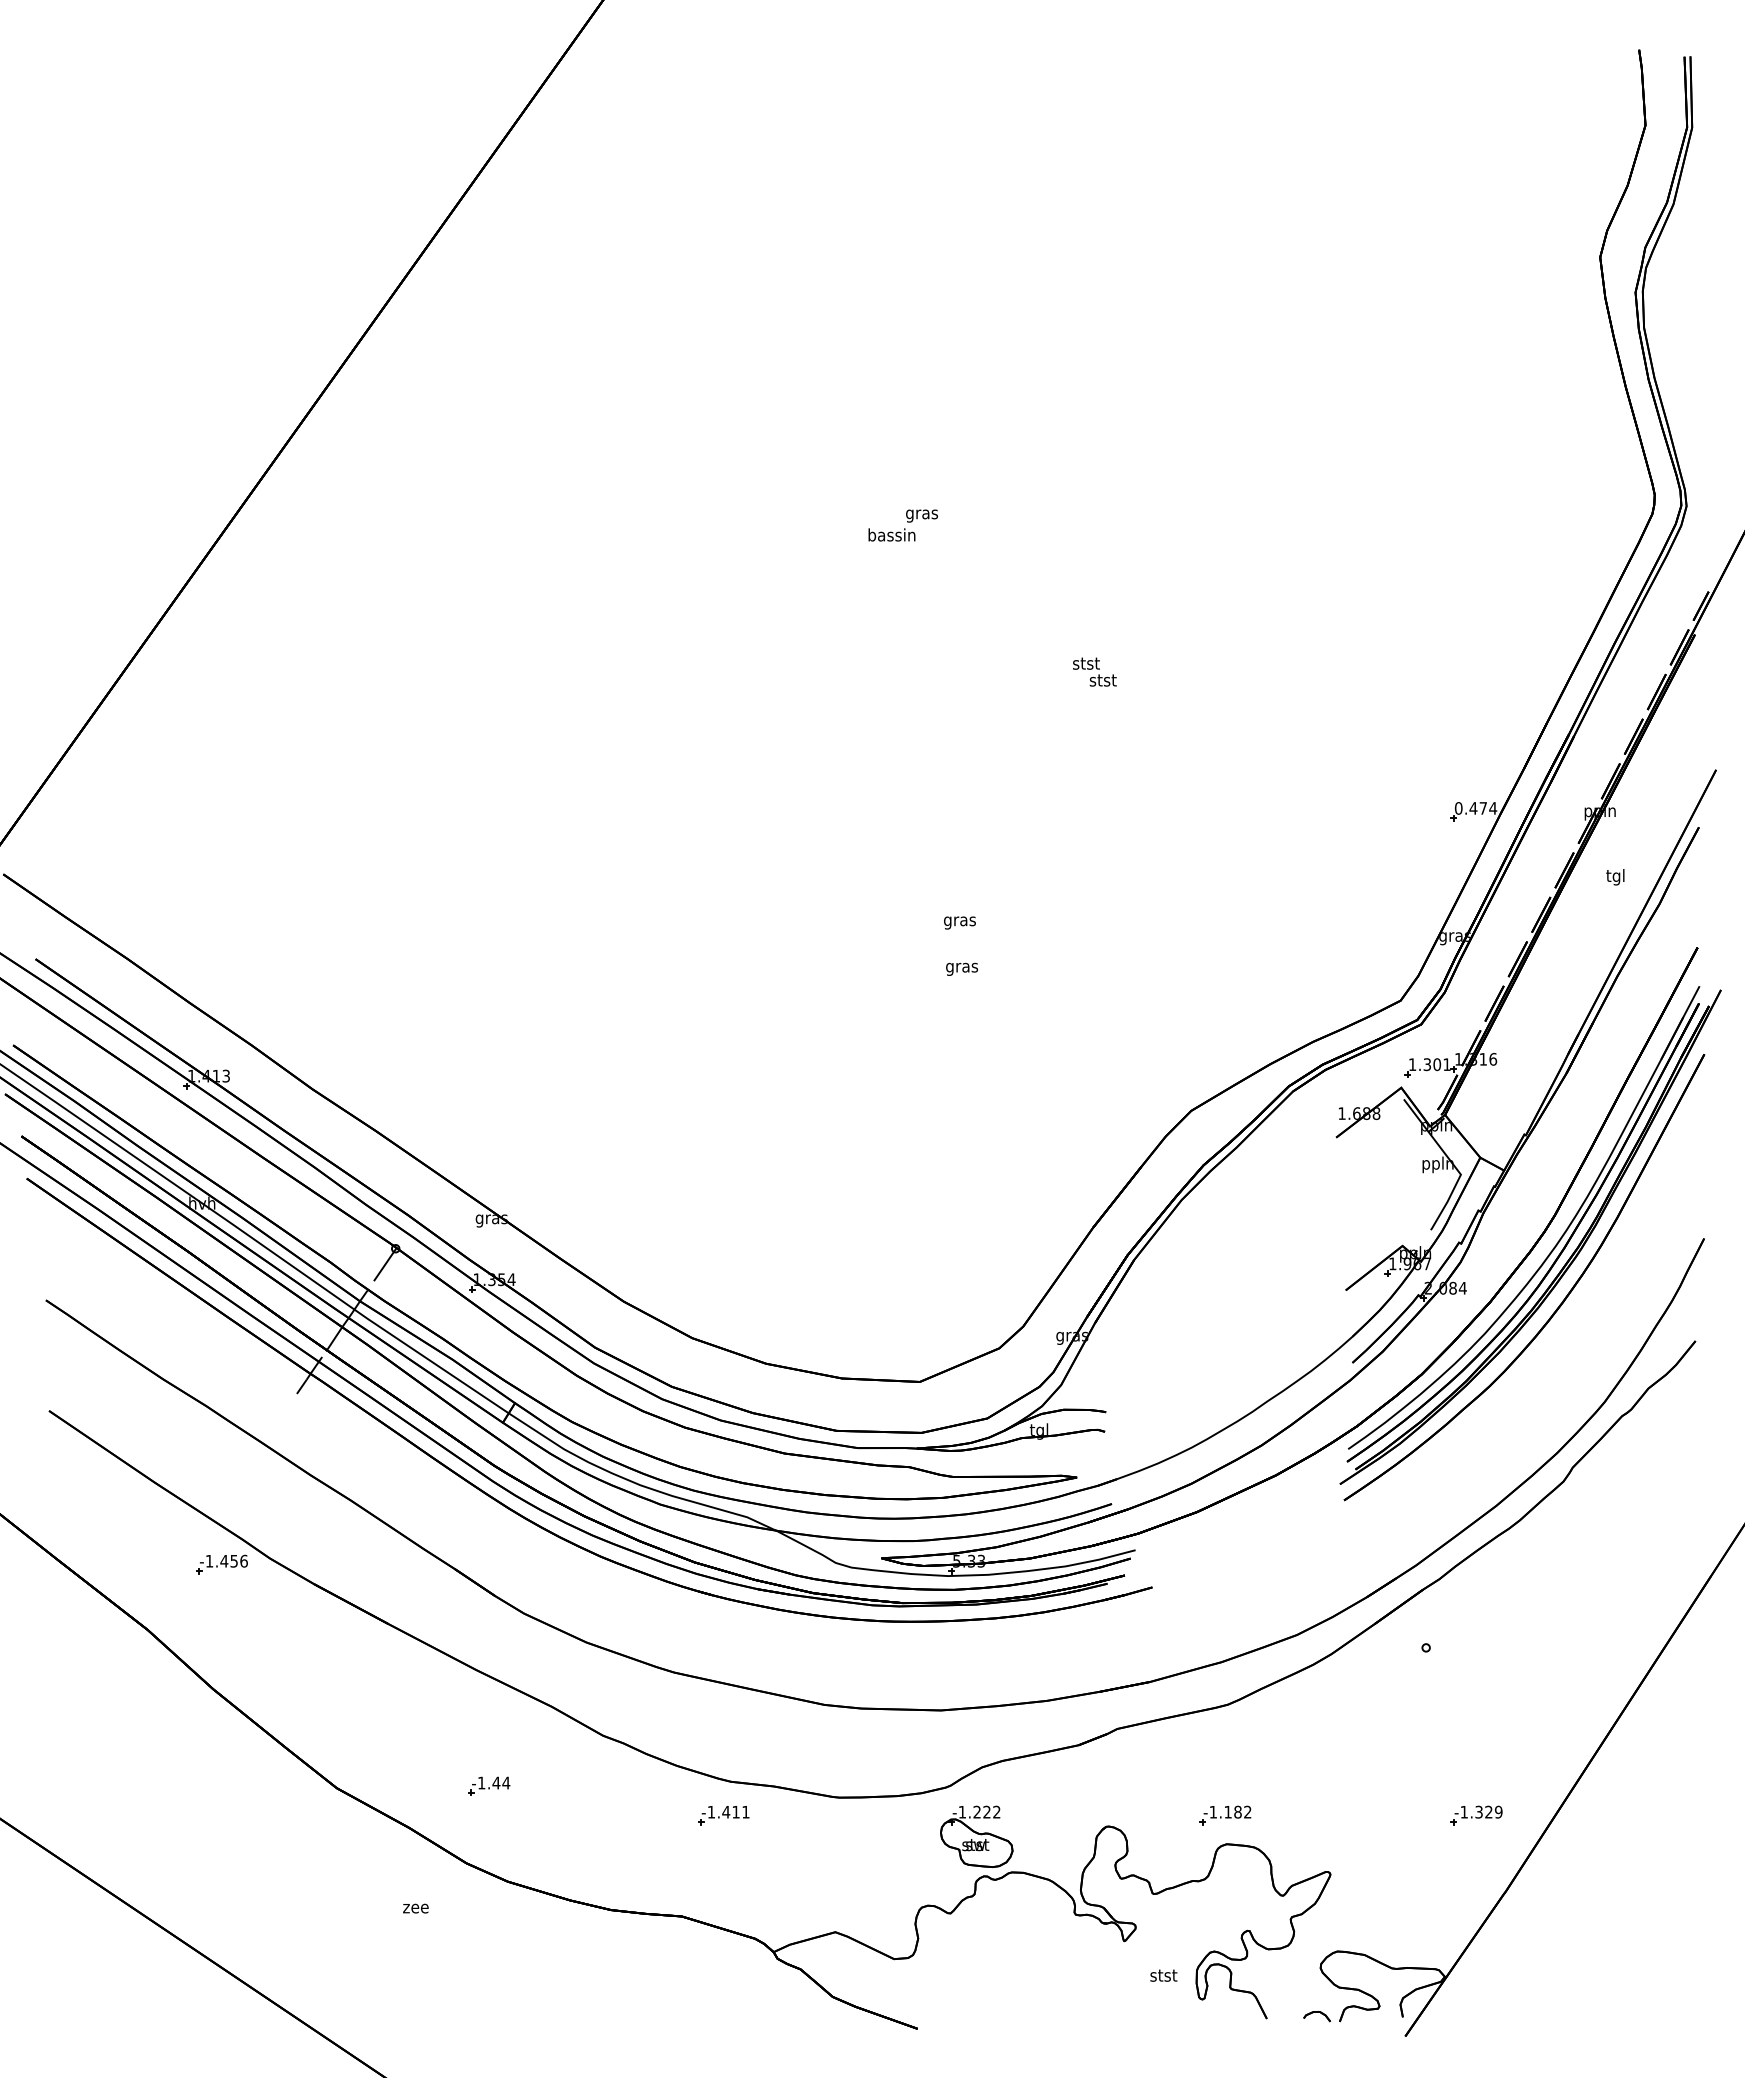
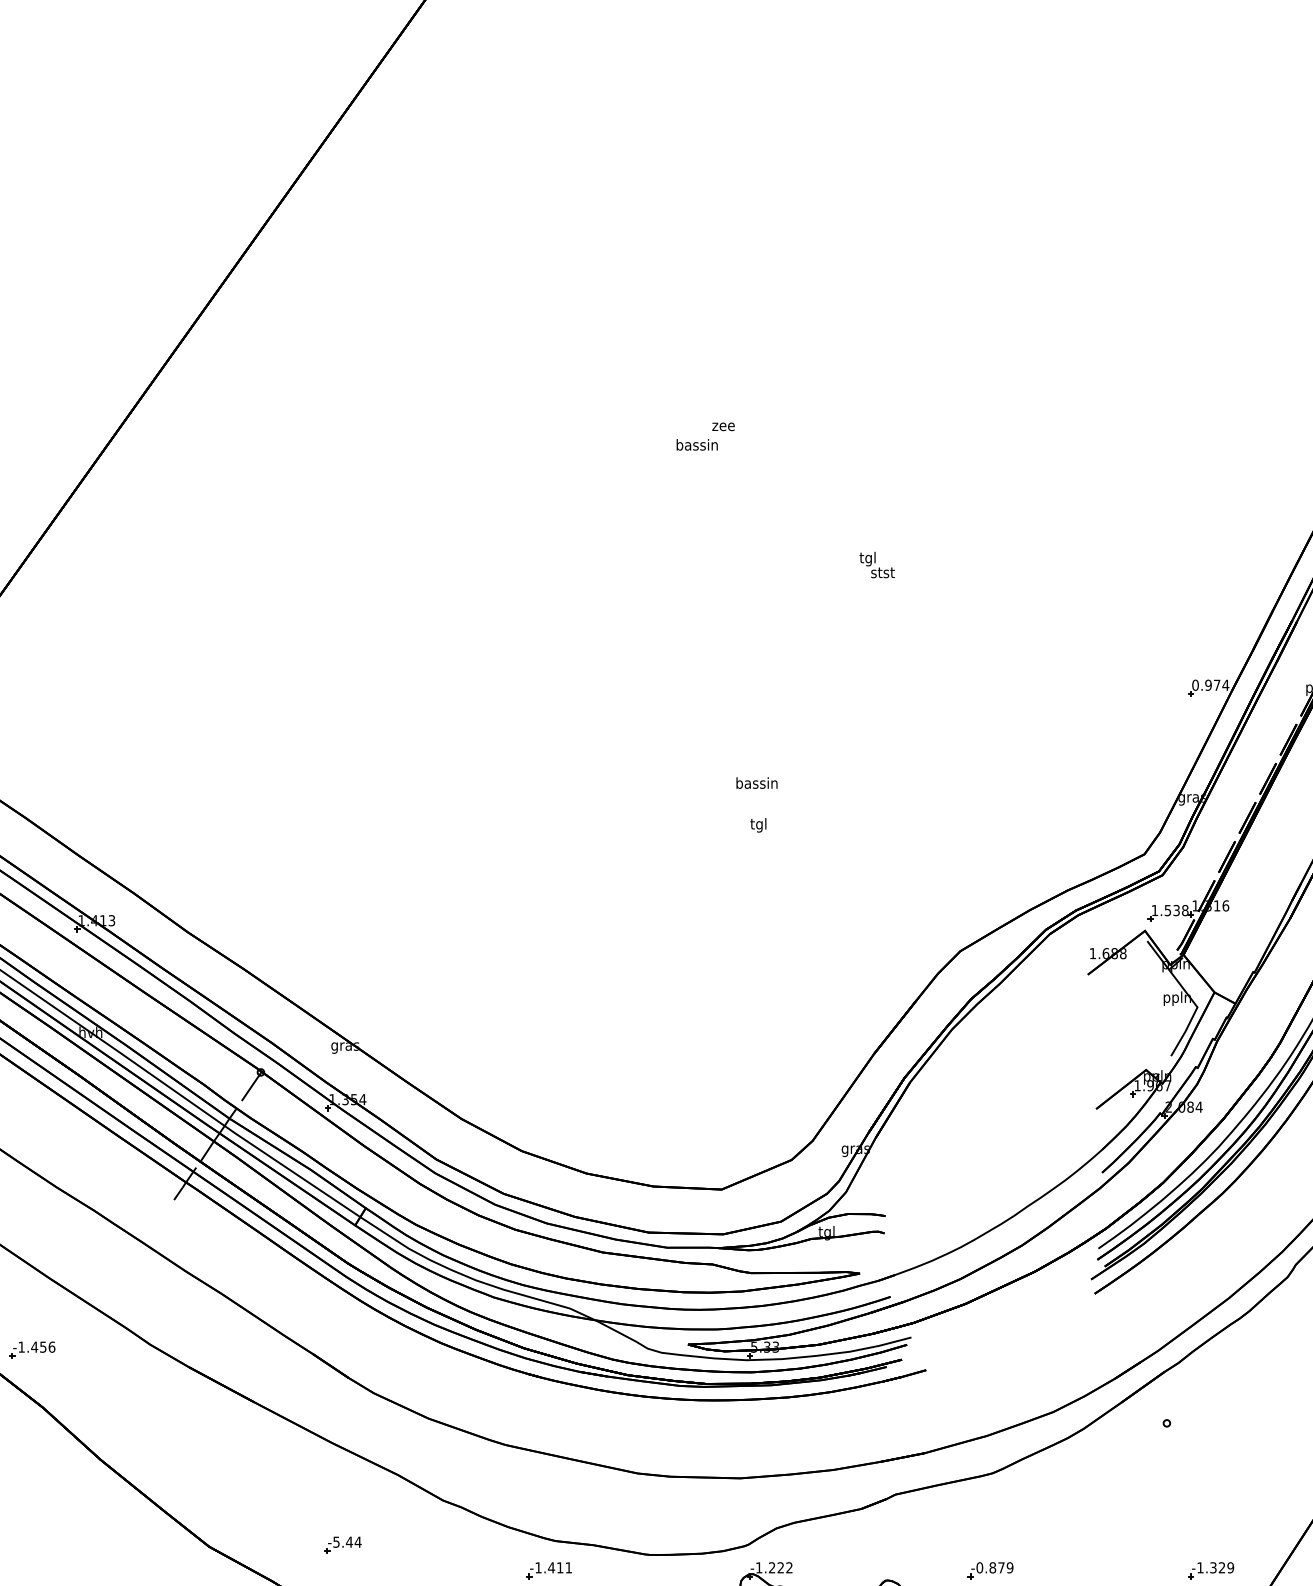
text: (921, 515) -> (723, 427), gras -> zee
text: (1086, 664) -> (868, 558), stst -> tgl
text: (1473, 808) -> (1208, 685), 0.474 -> 0.974
text: (959, 921) -> (756, 784), gras -> bassin
text: (962, 967) -> (759, 825), gras -> tgl
text: (1437, 1064) -> (1176, 910), 1.301 -> 1.538
part: (221, 1564) -> (32, 1350), moved
text: (481, 1782) -> (336, 1541), -1.44 -> -5.44
text: (1230, 1811) -> (994, 1567), -1.182 -> -0.879

